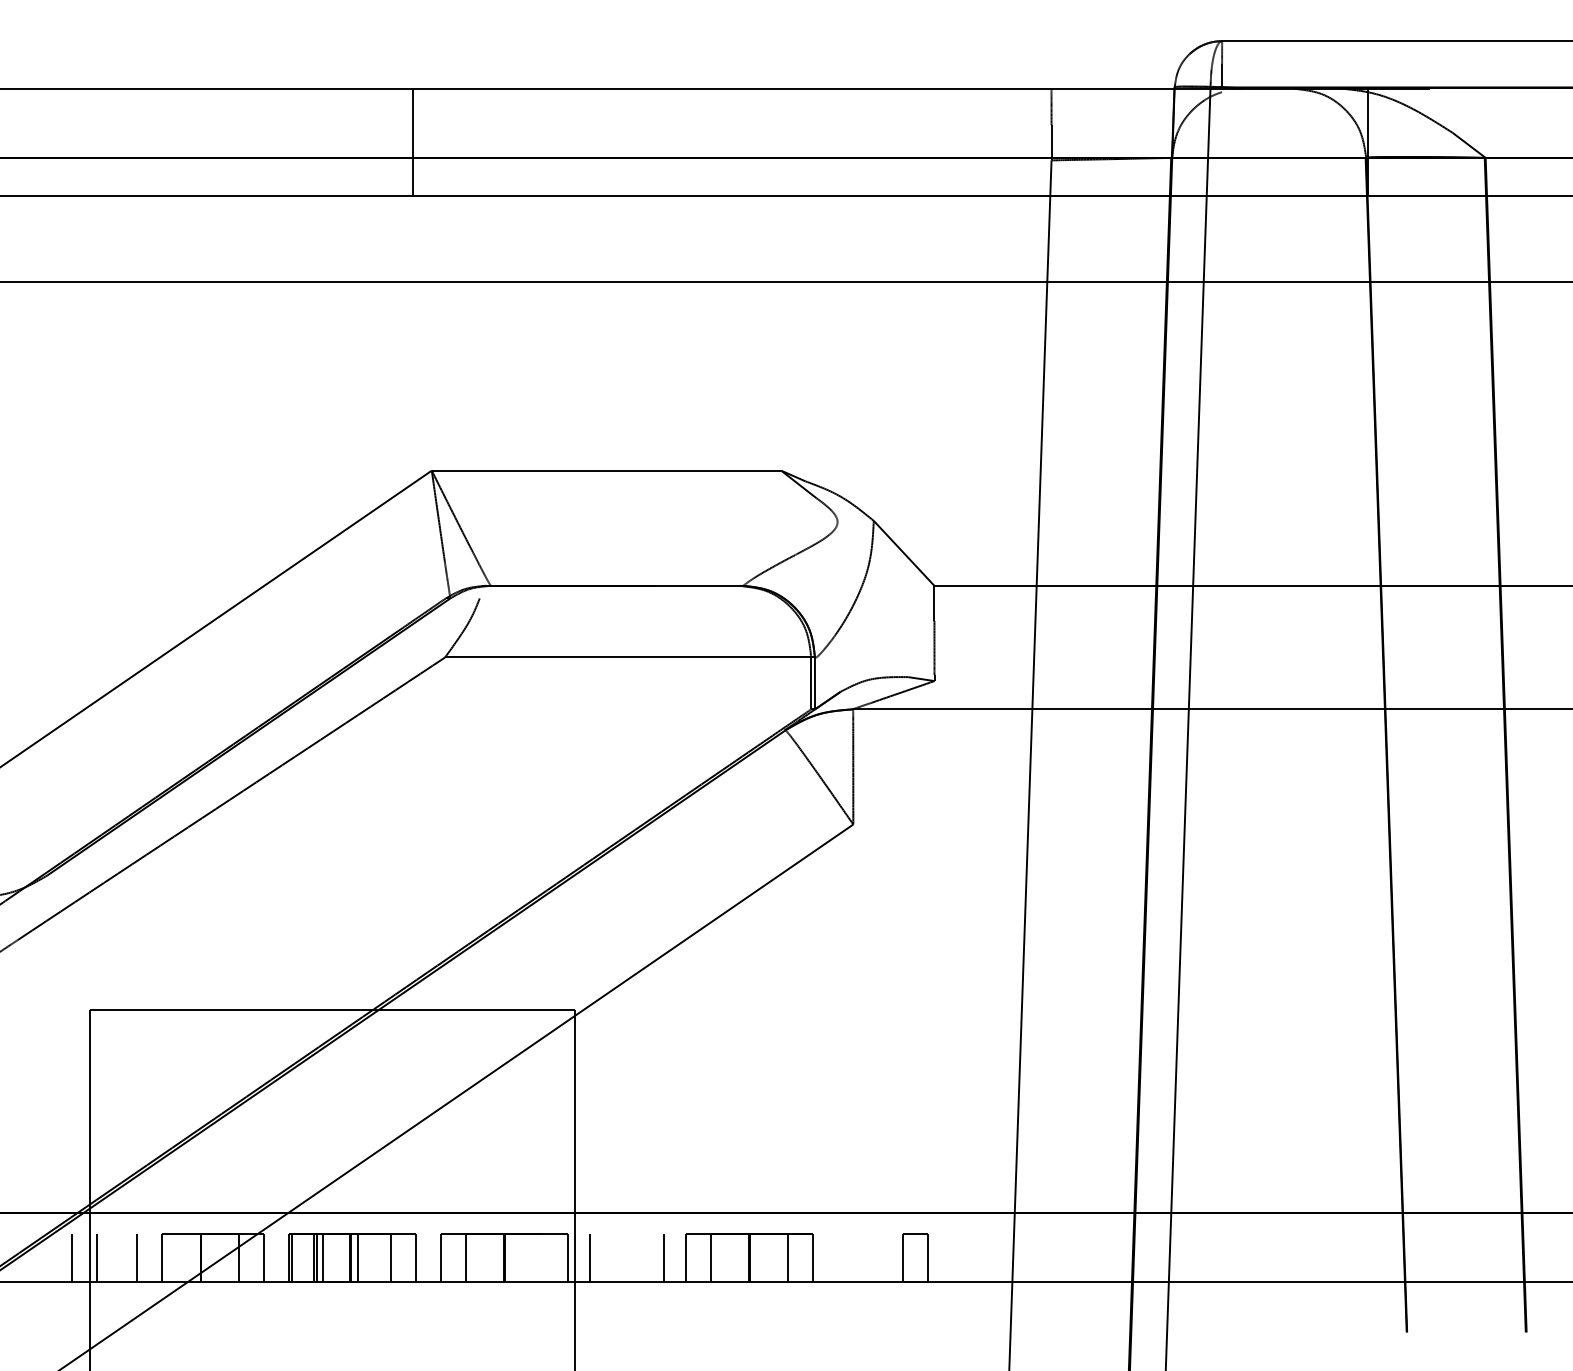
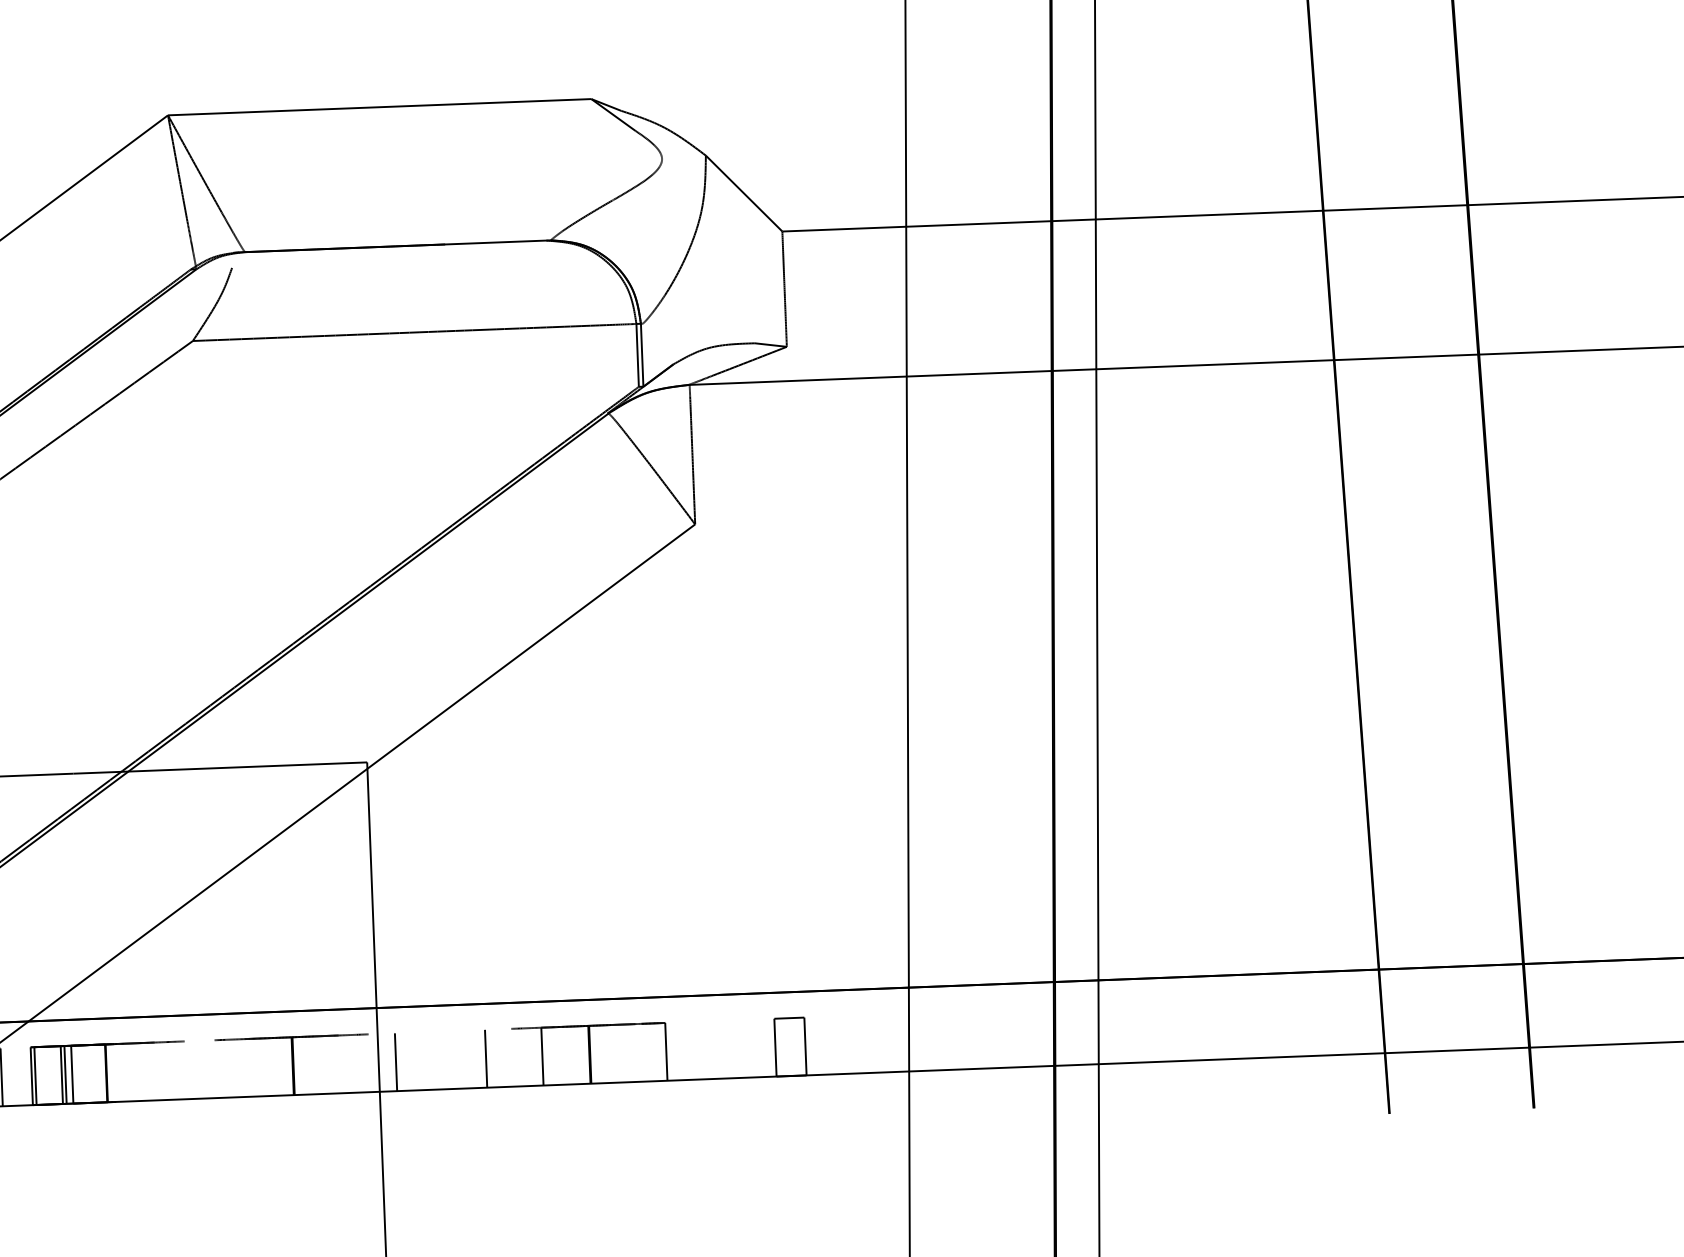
line: (357, 1258) -> (114, 1073), removed
line: (391, 1258) -> (155, 1071), removed
line: (416, 1258) -> (186, 1070), removed
line: (440, 1258) -> (215, 1069), removed
line: (465, 1258) -> (245, 1068), removed
line: (567, 1258) -> (369, 1063), removed
line: (685, 1258) -> (512, 1057), removed
line: (788, 1258) -> (636, 1053), removed

